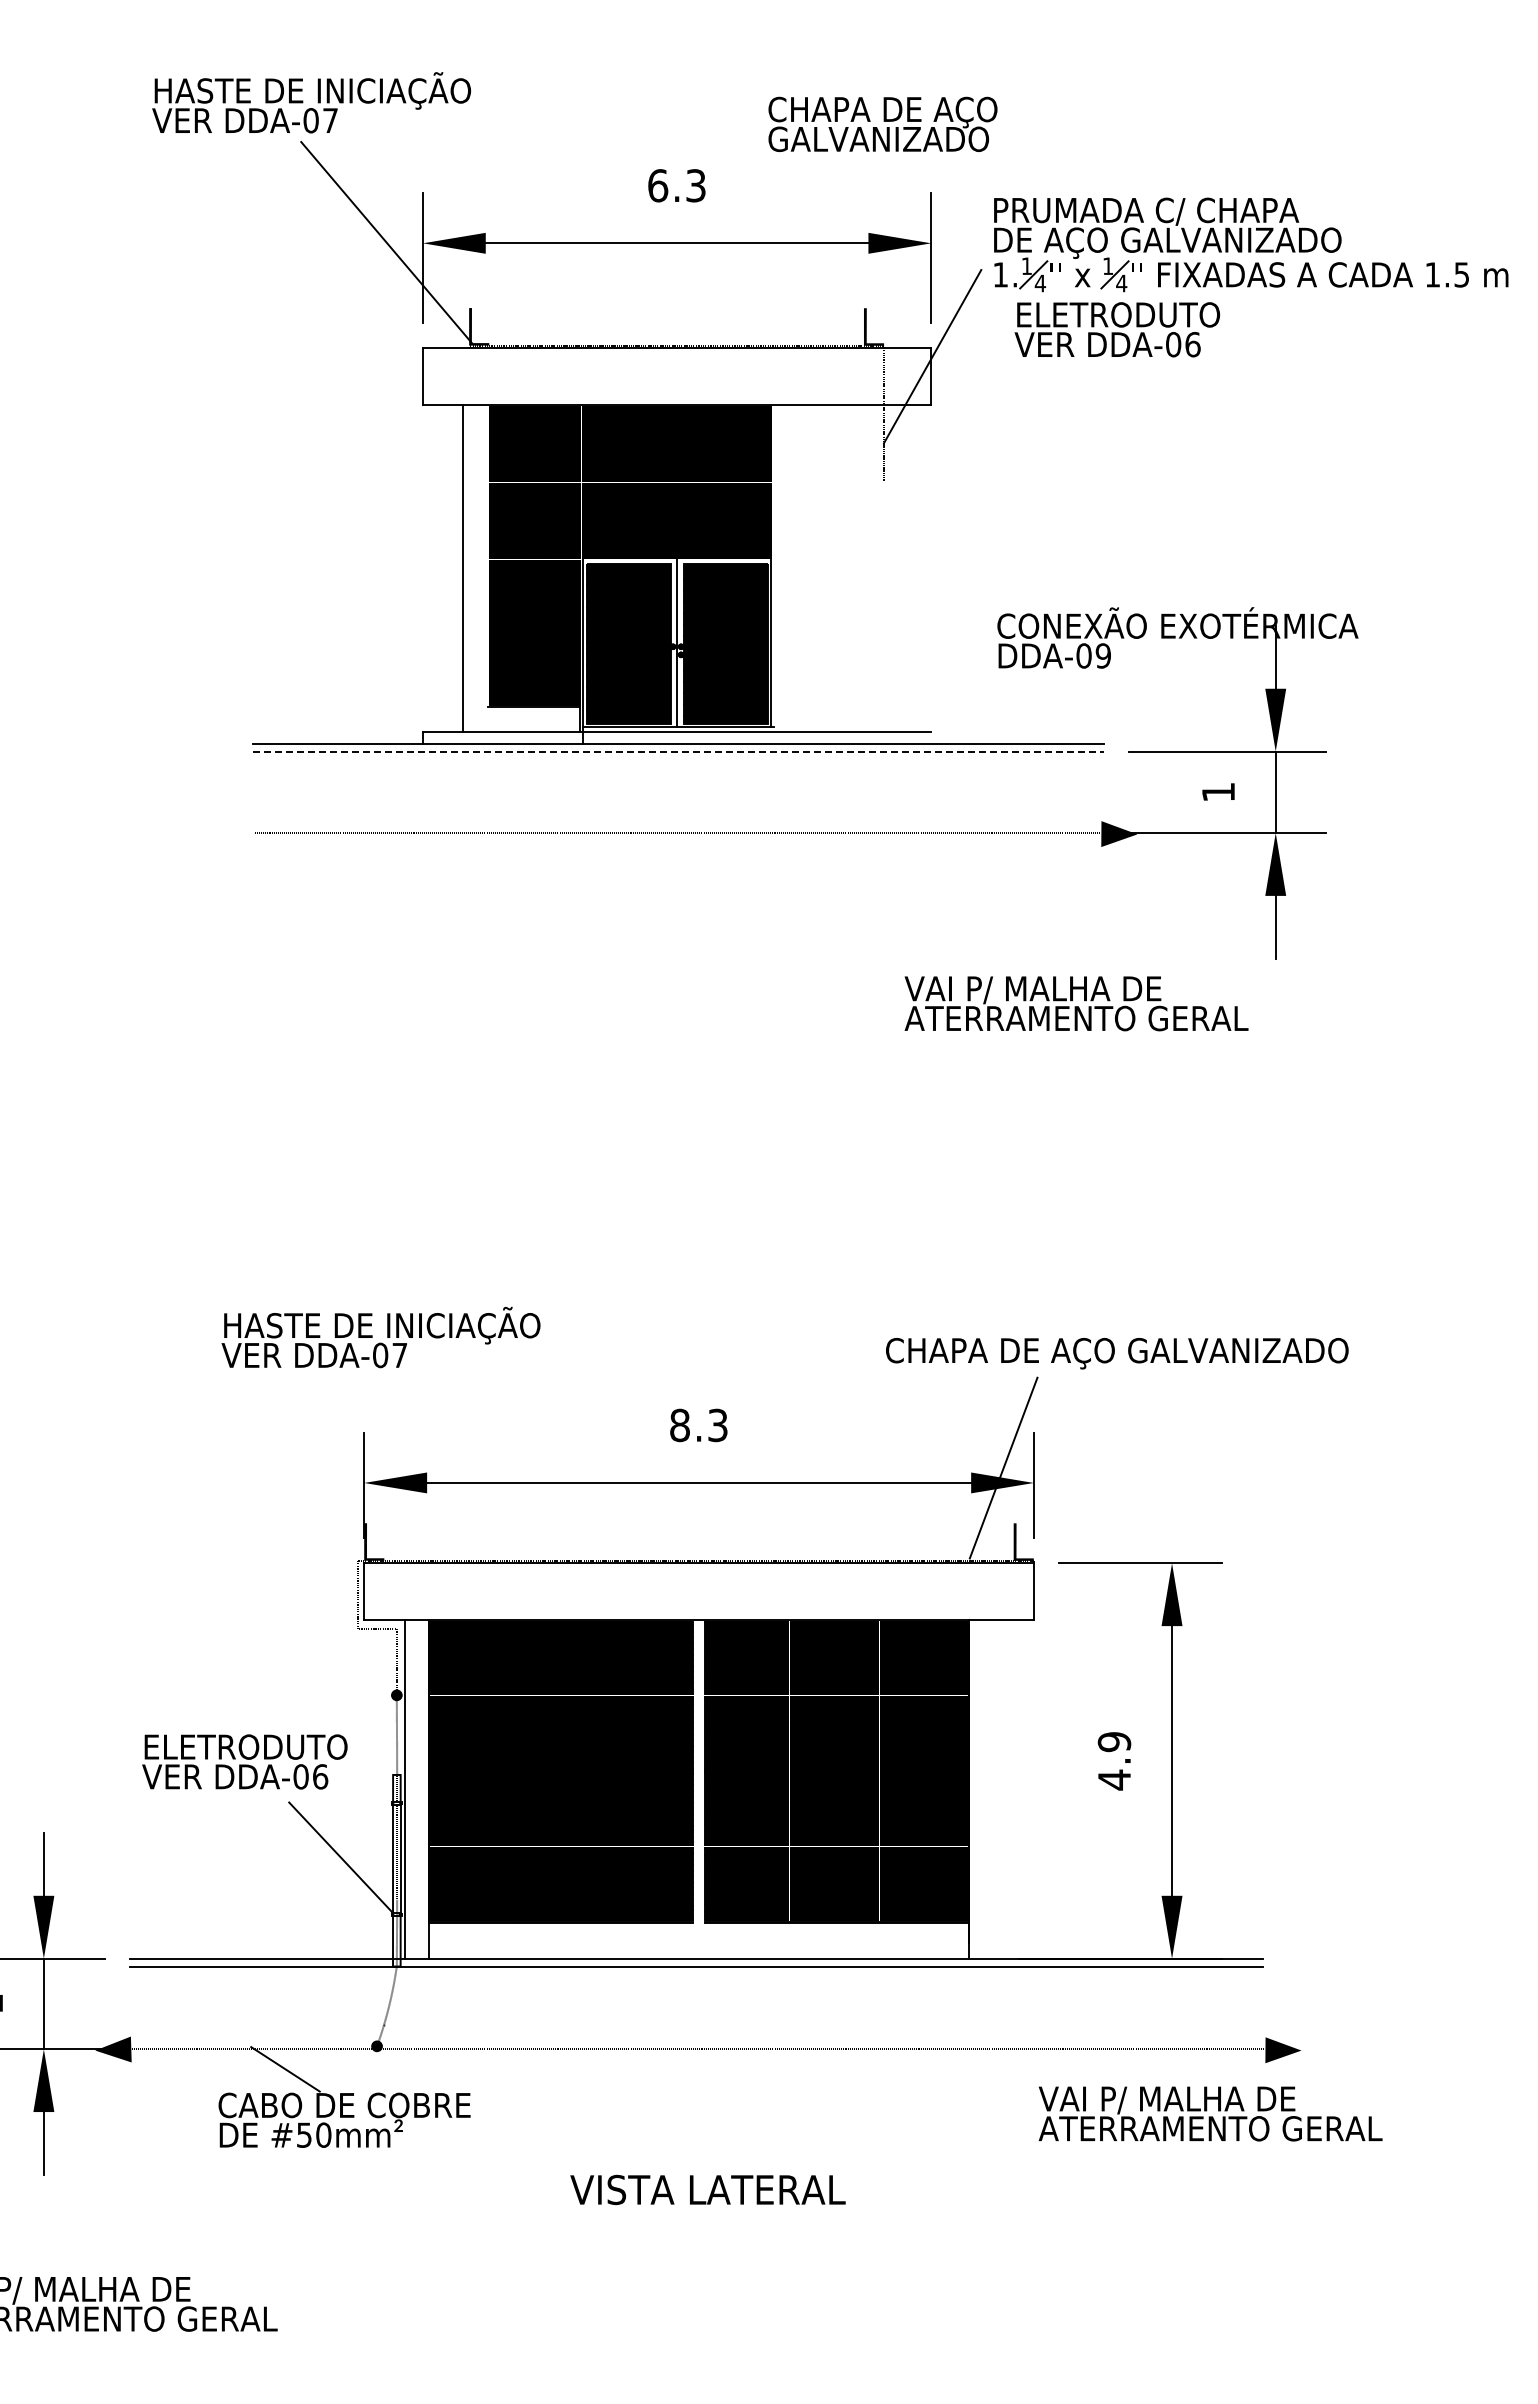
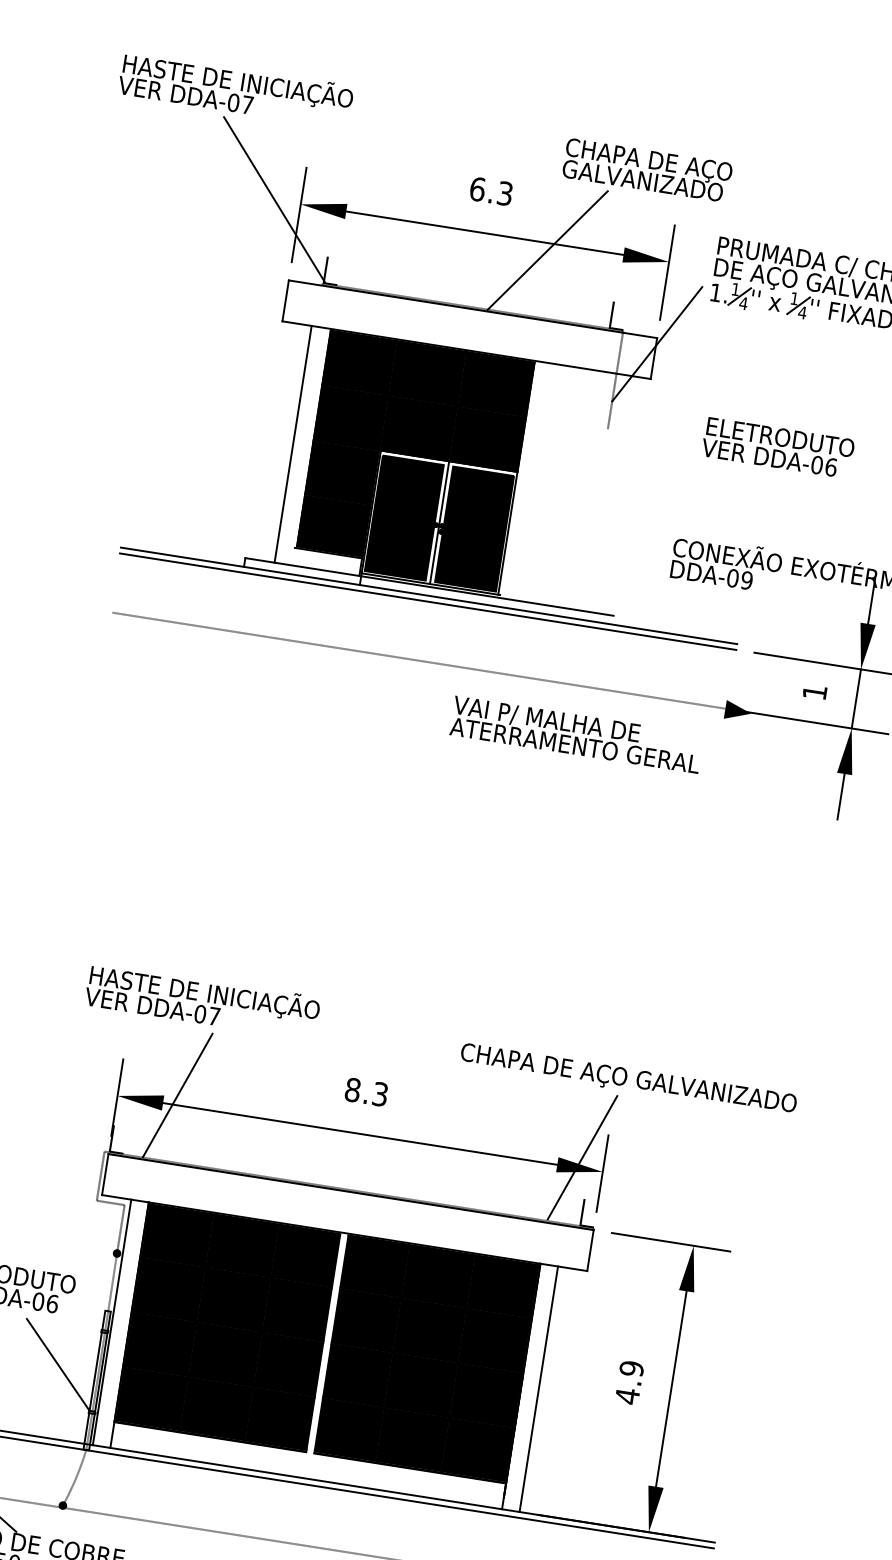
line: (765, 252) -> (547, 249), added
text: (1117, 329) -> (778, 447), moved
line: (678, 751) -> (428, 601), dashed -> solid
text: (1076, 1003) -> (576, 734), moved
text: (380, 1337) -> (202, 1001), moved
text: (1117, 1353) -> (628, 1079), moved
line: (445, 1469) -> (177, 1095), added
line: (993, 1788) -> (538, 1388), added

